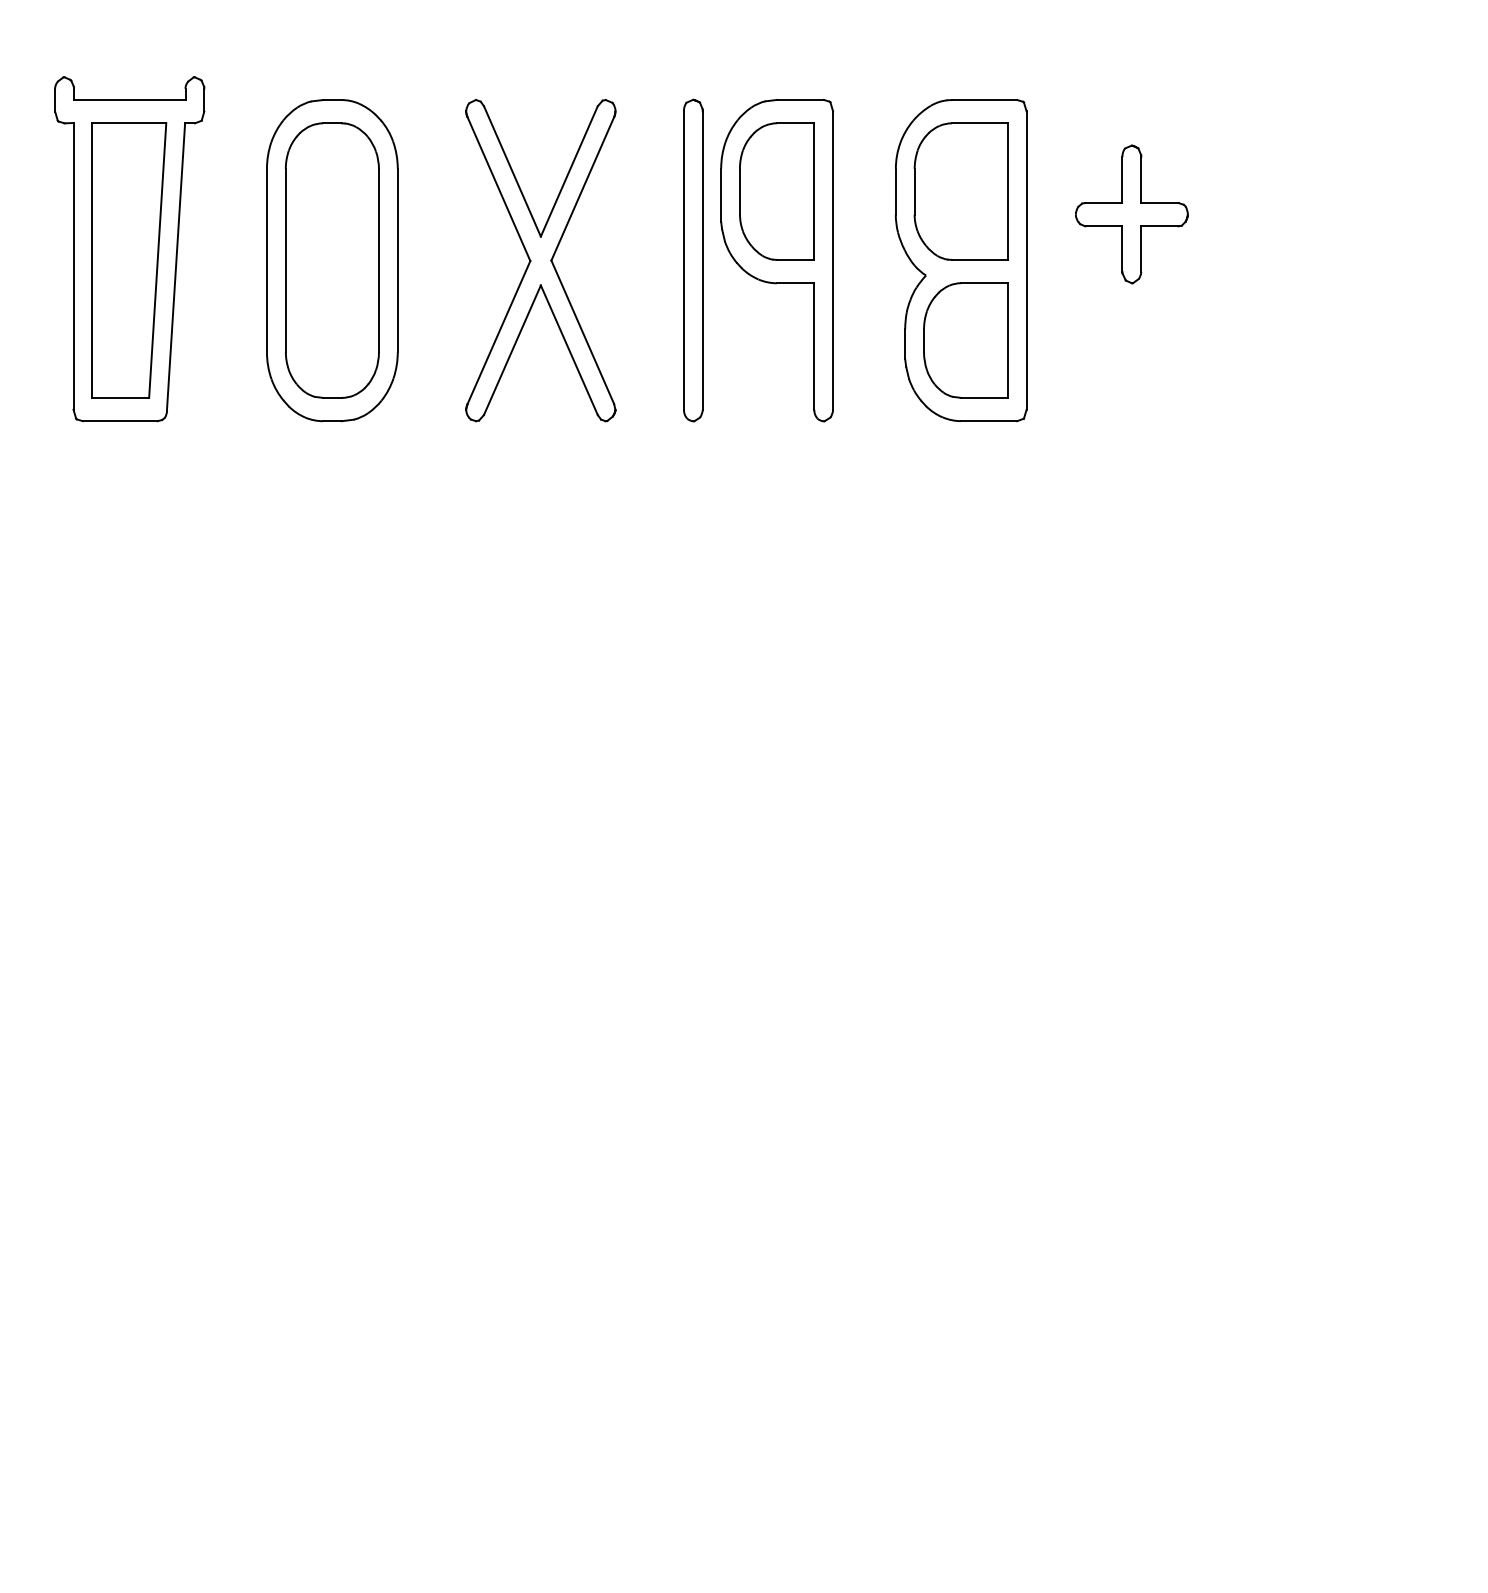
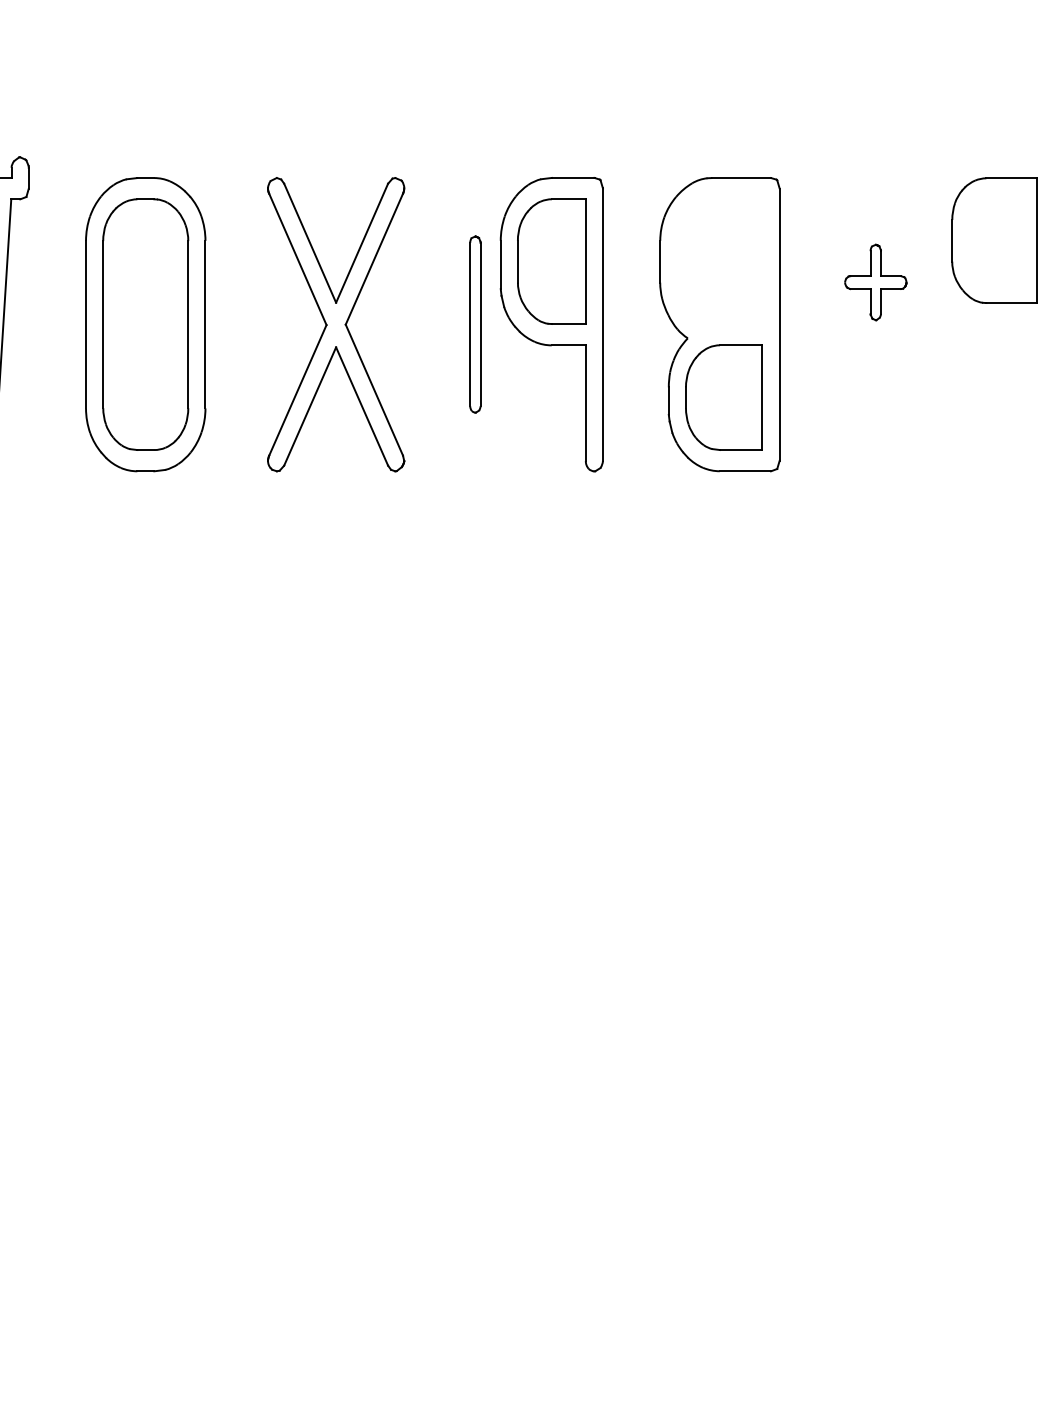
part: (960, 191) -> (994, 240), moved
part: (1131, 214) -> (875, 282), size x0.6
part: (693, 260) -> (475, 324), size x0.6

